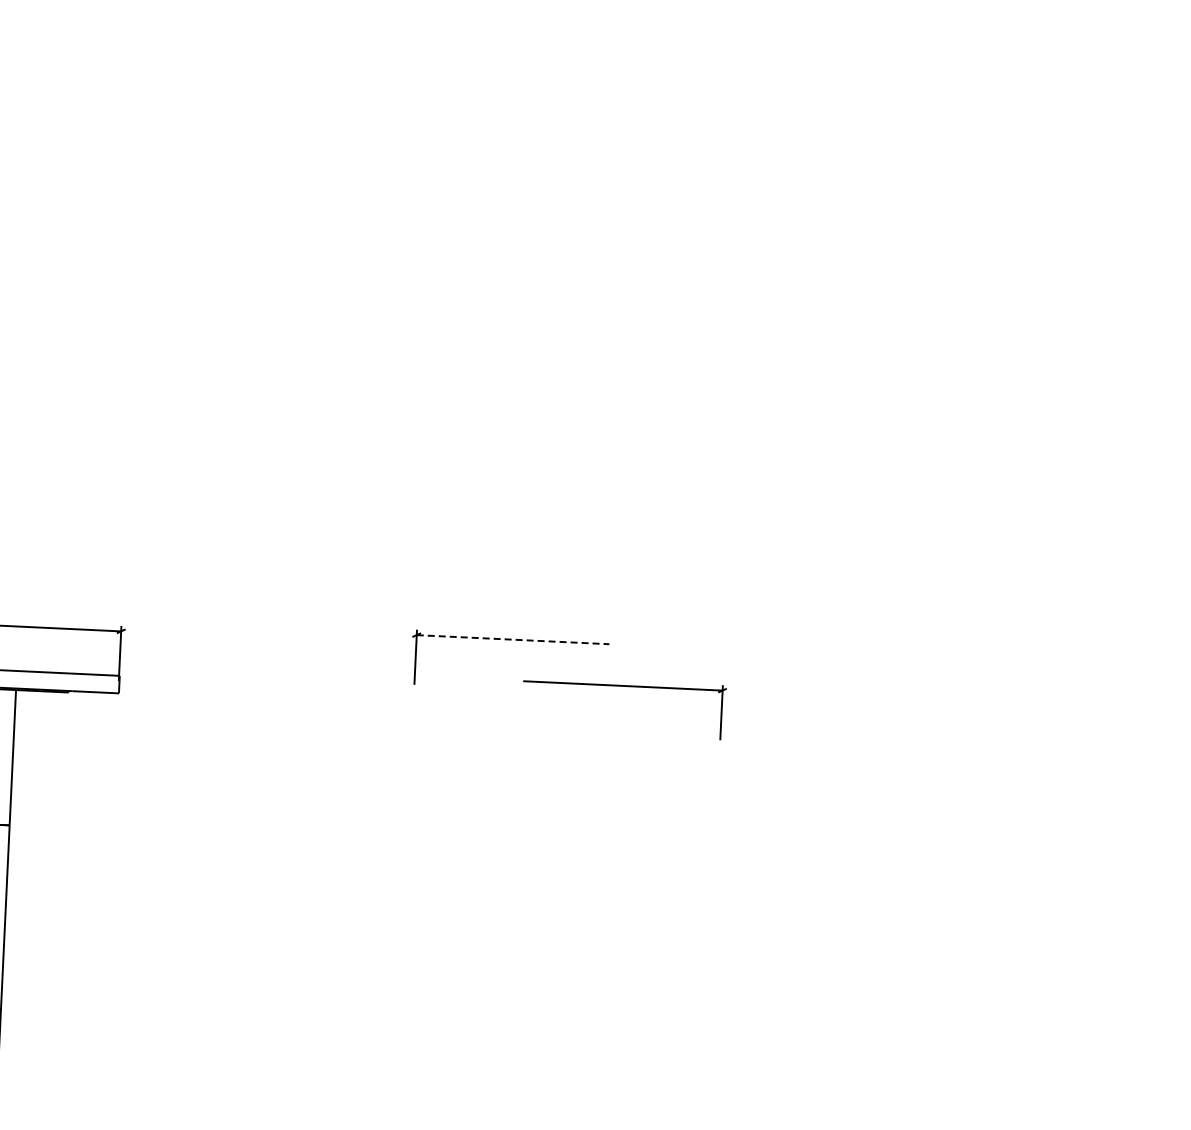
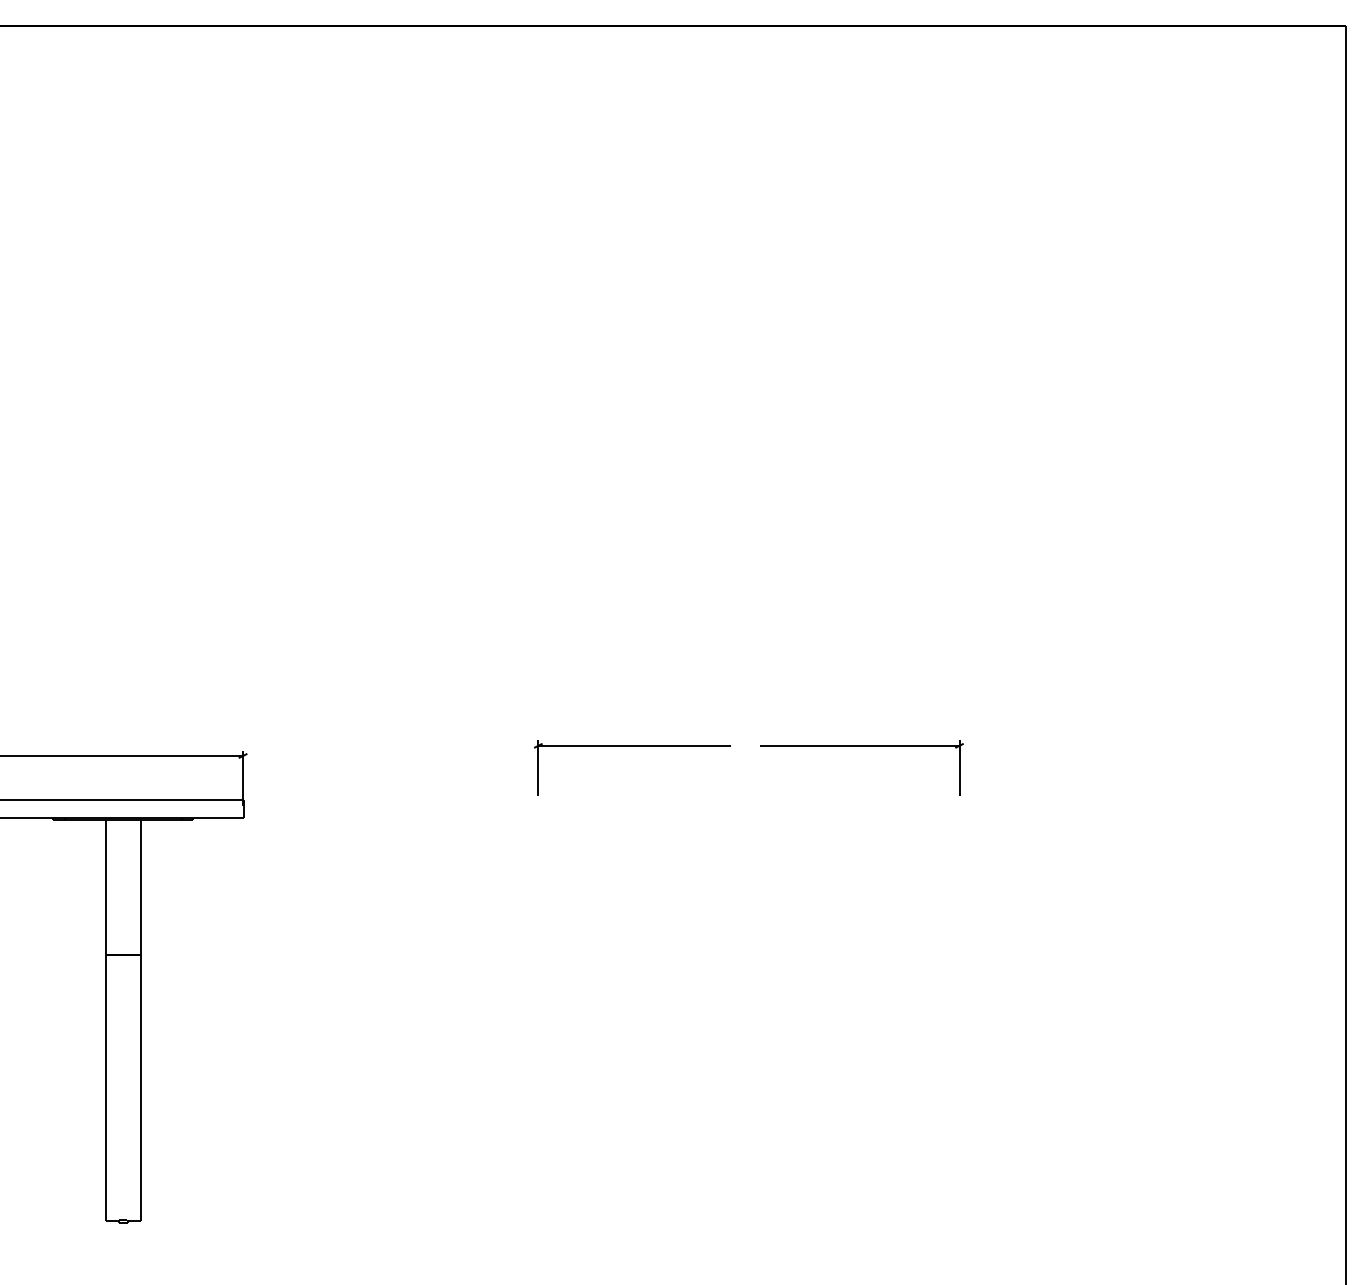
line: (513, 639) -> (635, 745), dashed -> solid
part: (624, 686) -> (861, 746), moved

